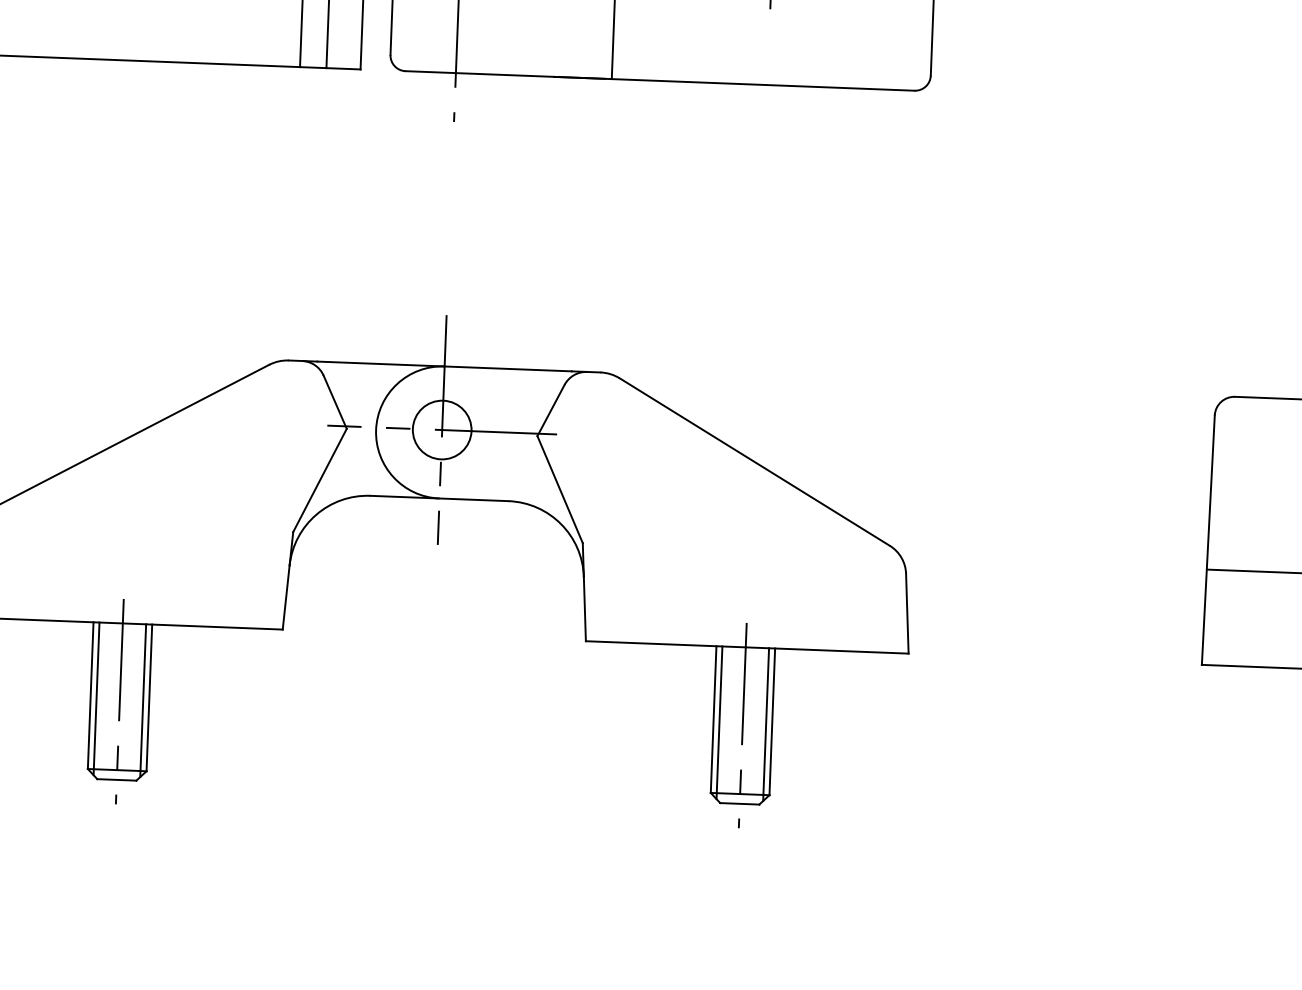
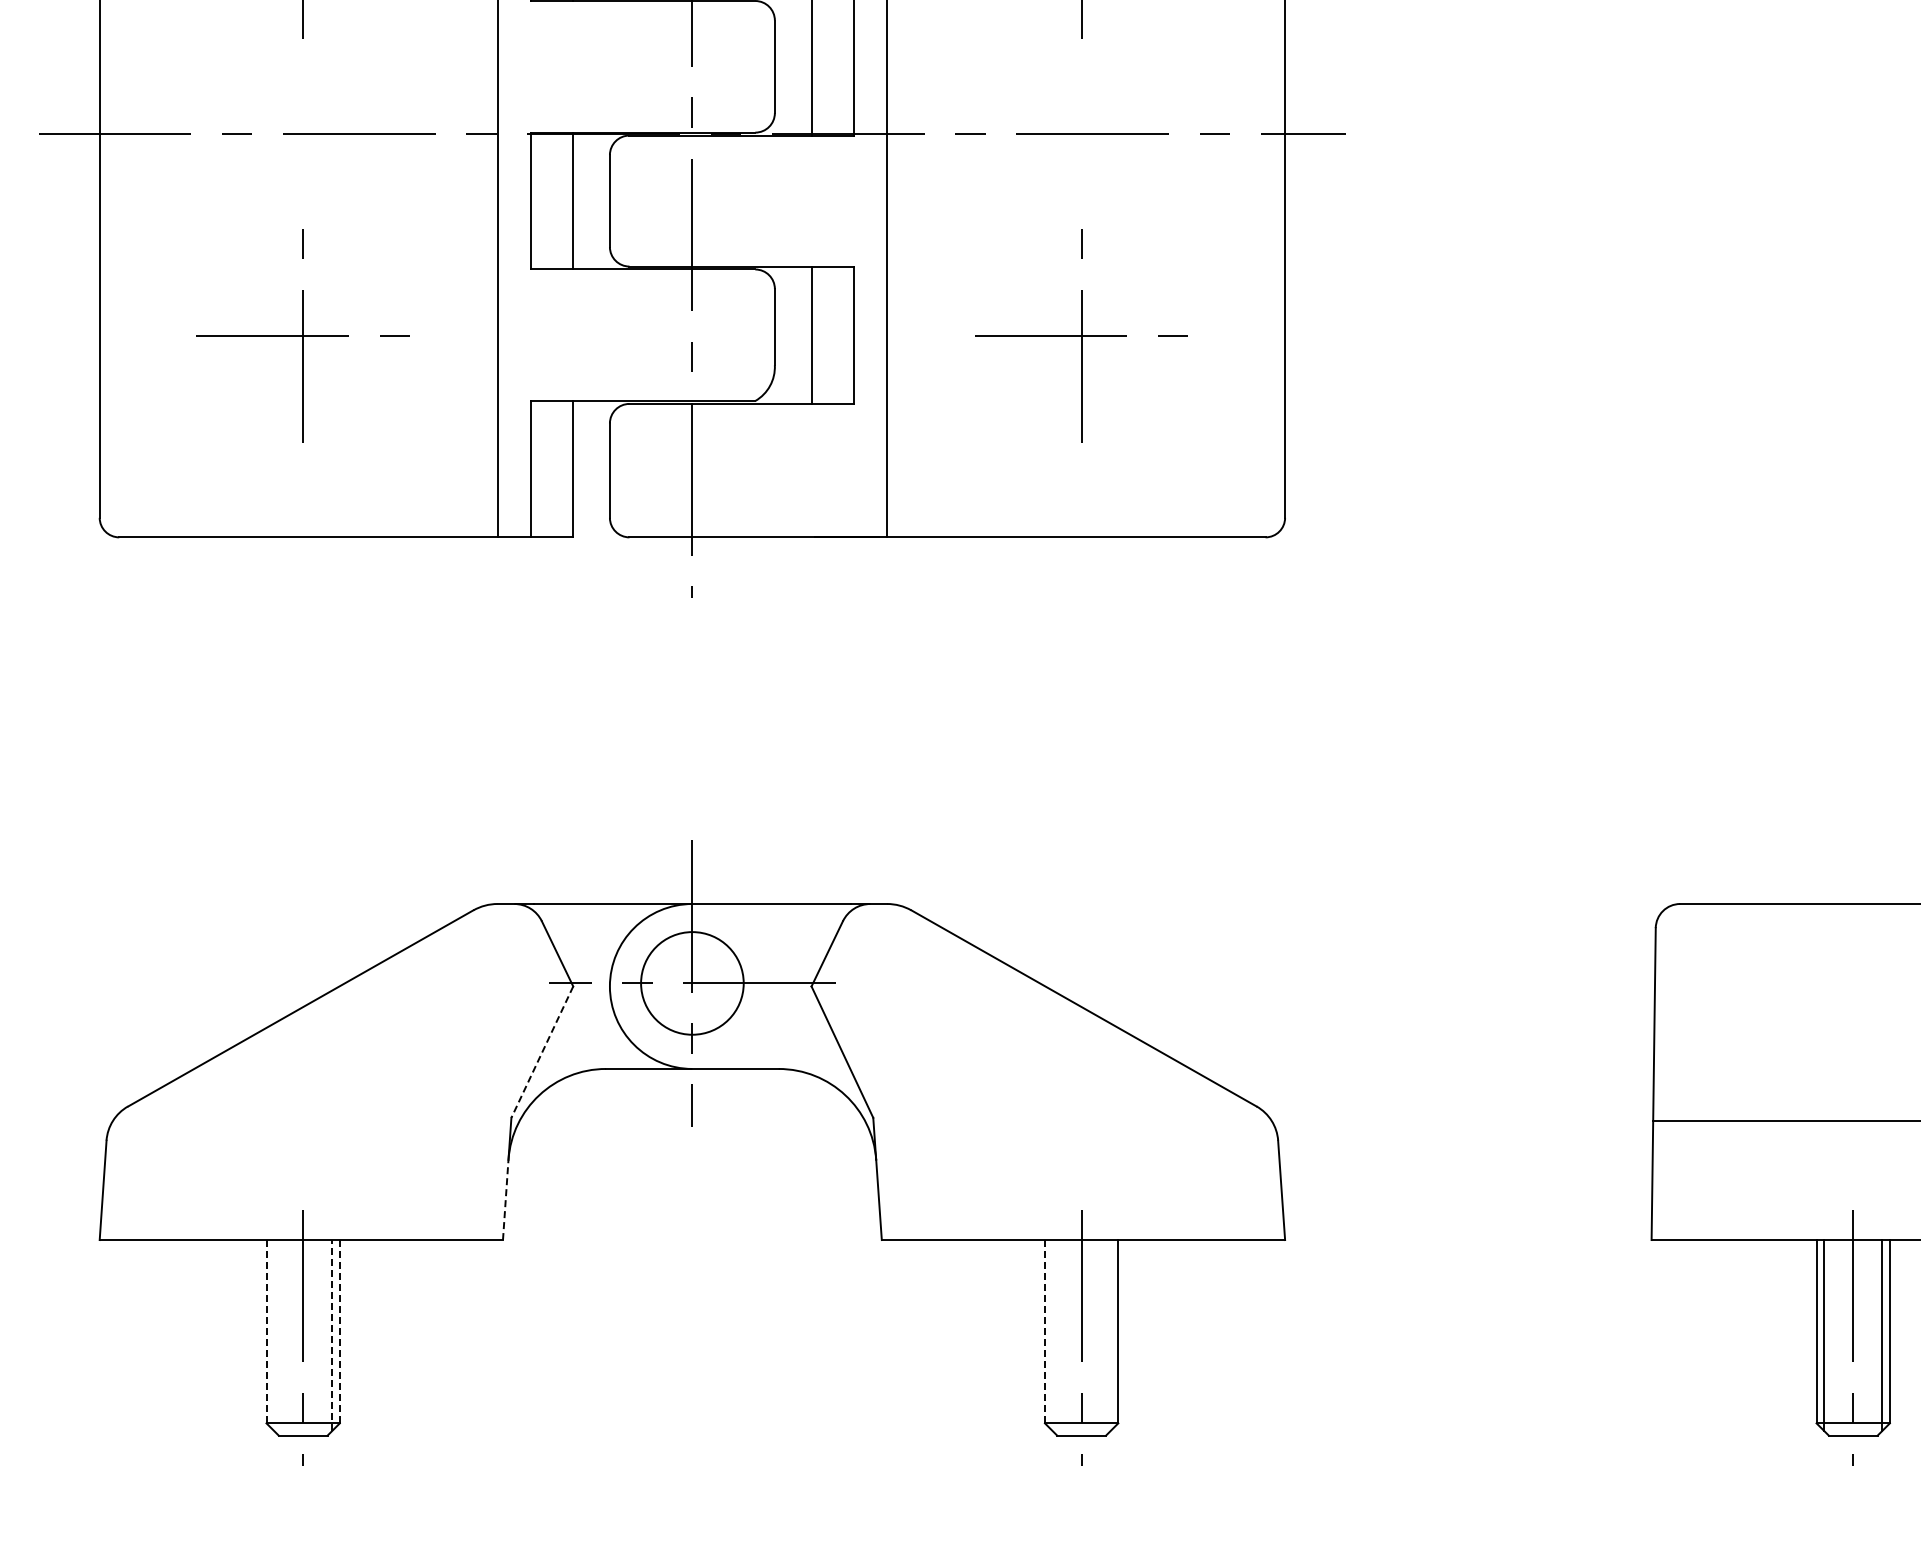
circle: (442, 430) -> (692, 983), size x1.4
line: (320, 480) -> (542, 1052), solid -> dashed
line: (285, 597) -> (505, 1199), solid -> dashed
line: (90, 695) -> (266, 1331), solid -> dashed
line: (149, 697) -> (339, 1331), solid -> dashed
line: (96, 698) -> (273, 1335), removed
line: (143, 699) -> (332, 1334), solid -> dashed
line: (713, 719) -> (1044, 1331), solid -> dashed
line: (719, 722) -> (1052, 1335), removed
line: (765, 724) -> (1110, 1335), removed

